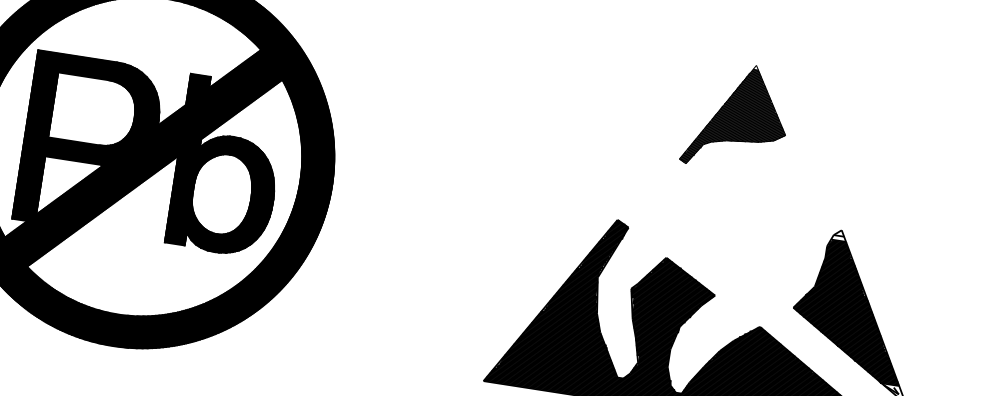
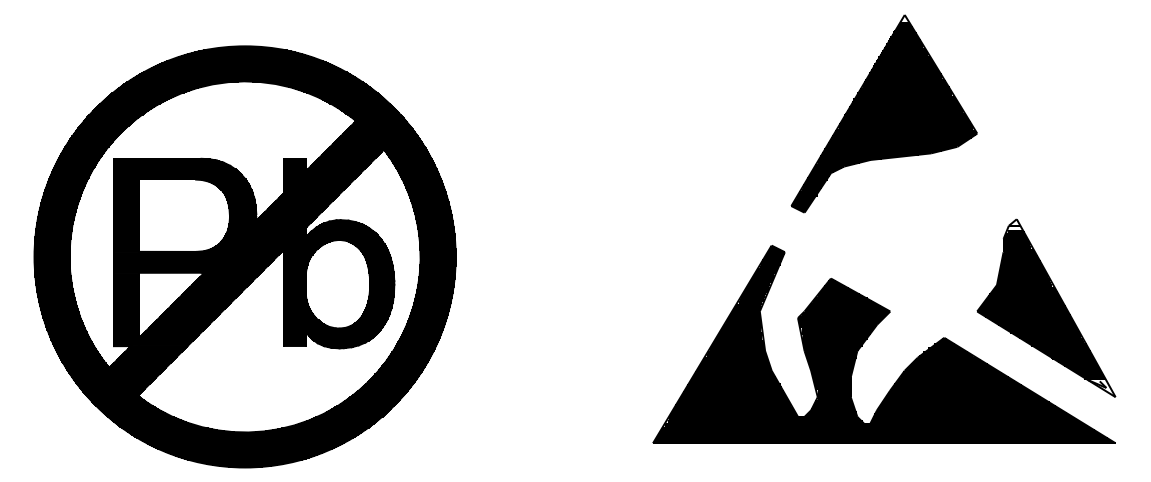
part: (736, 116) -> (883, 113), size x1.67

